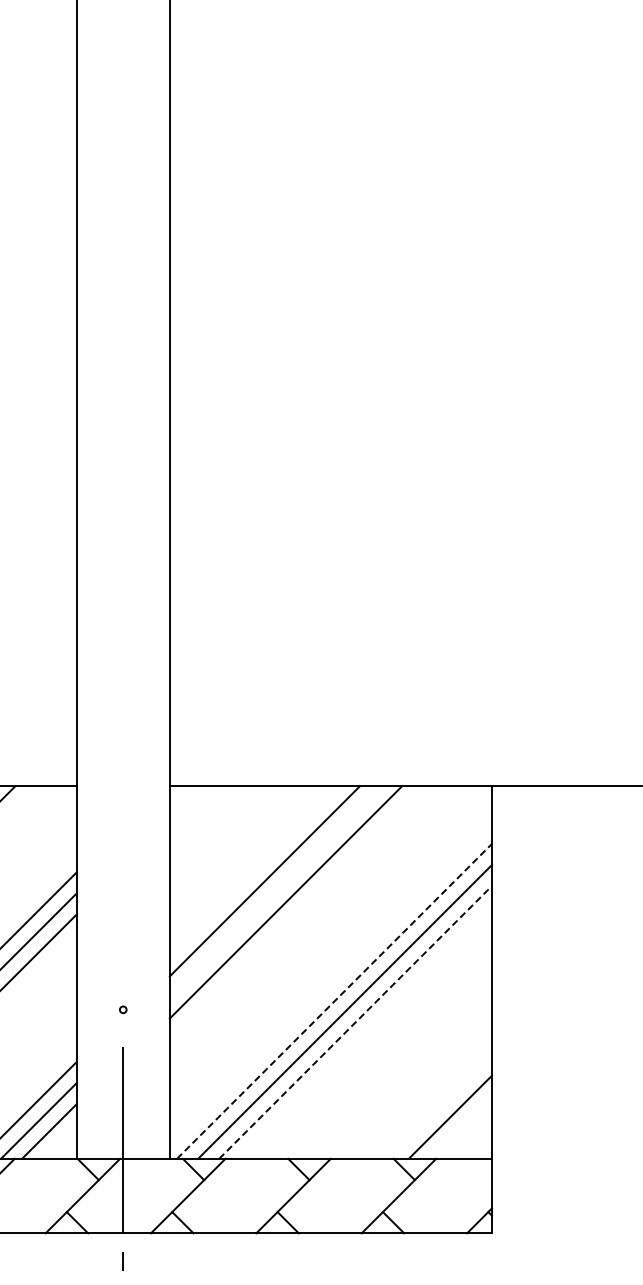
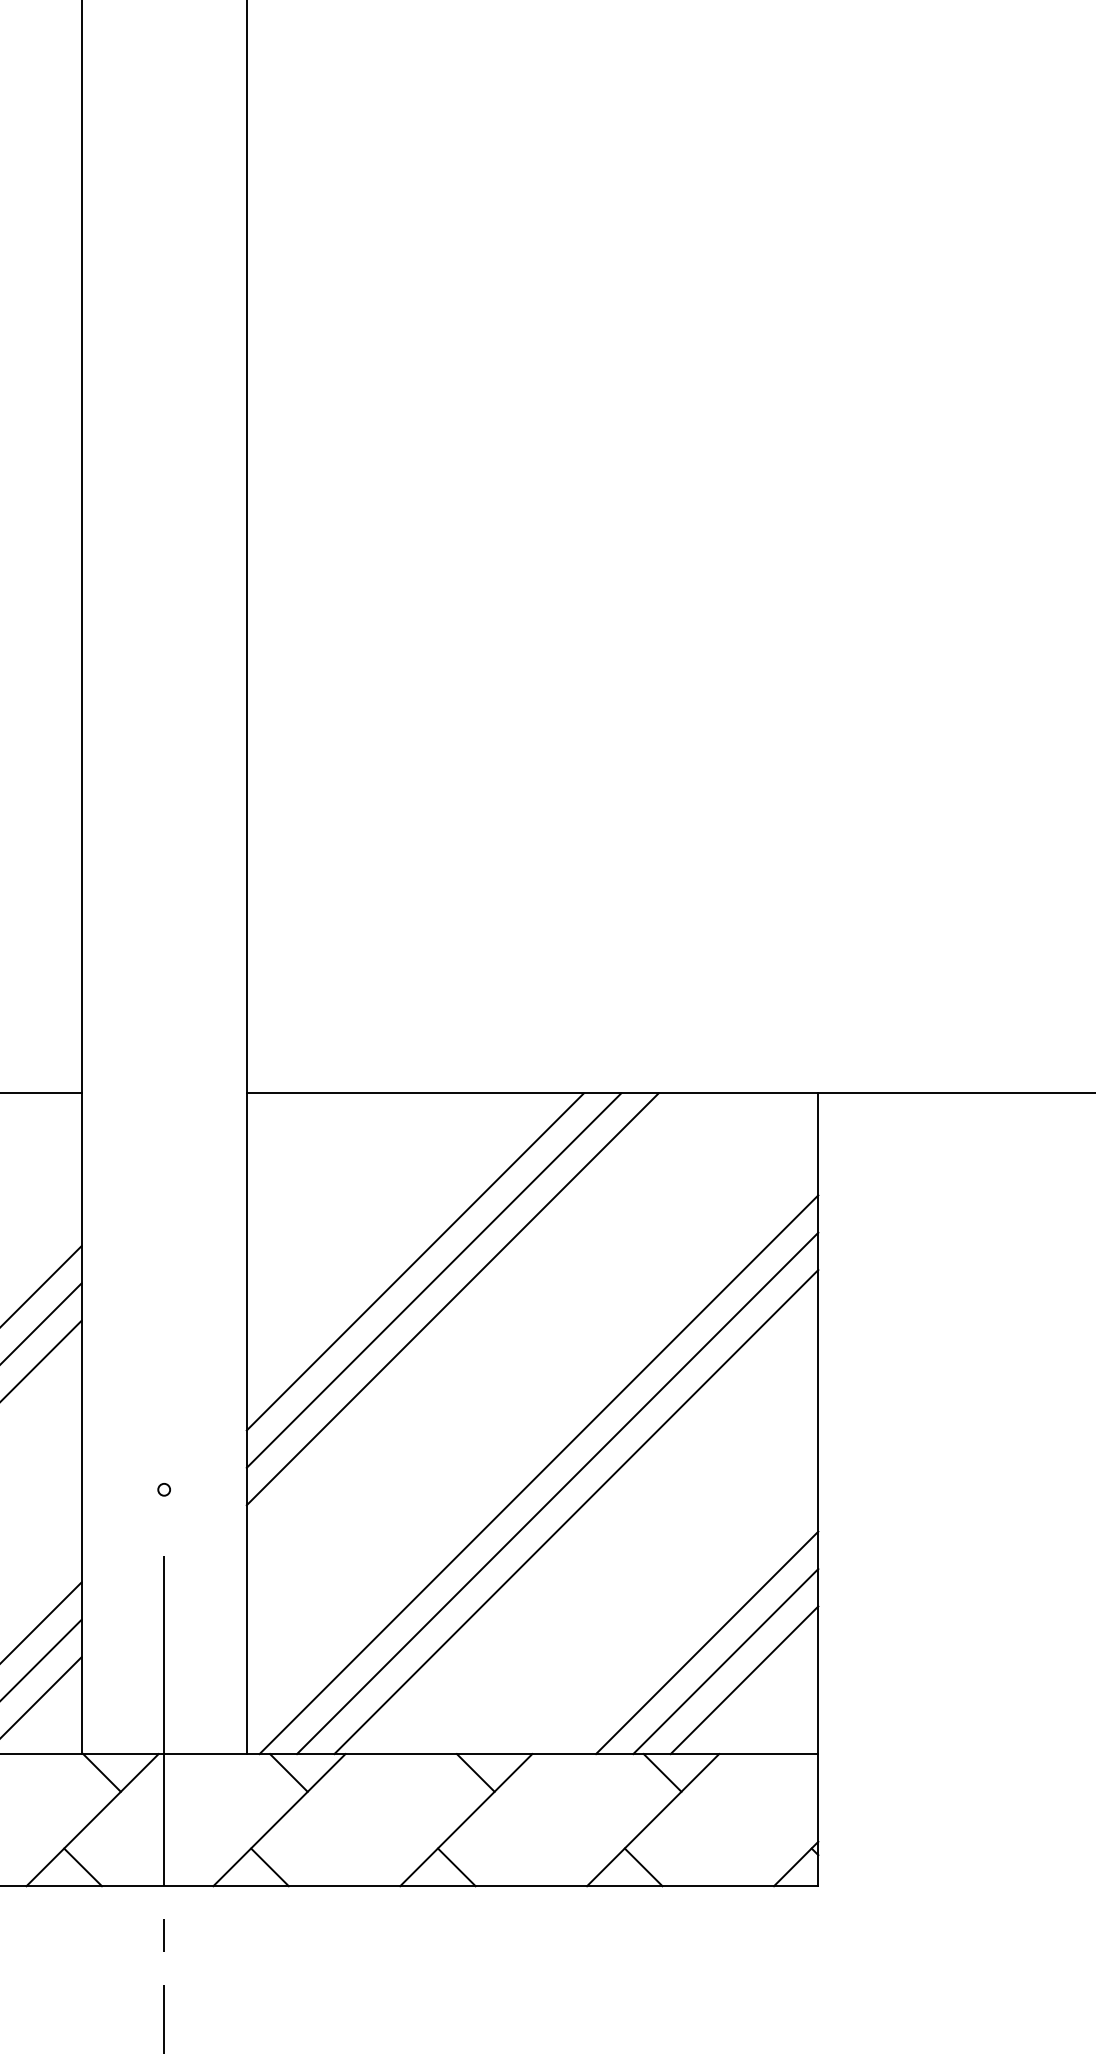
line: (274, 891) -> (432, 1279), added
line: (334, 1001) -> (538, 1475), dashed -> solid
line: (355, 1022) -> (576, 1512), dashed -> solid
line: (429, 1095) -> (707, 1641), added
line: (439, 1106) -> (725, 1661), added

